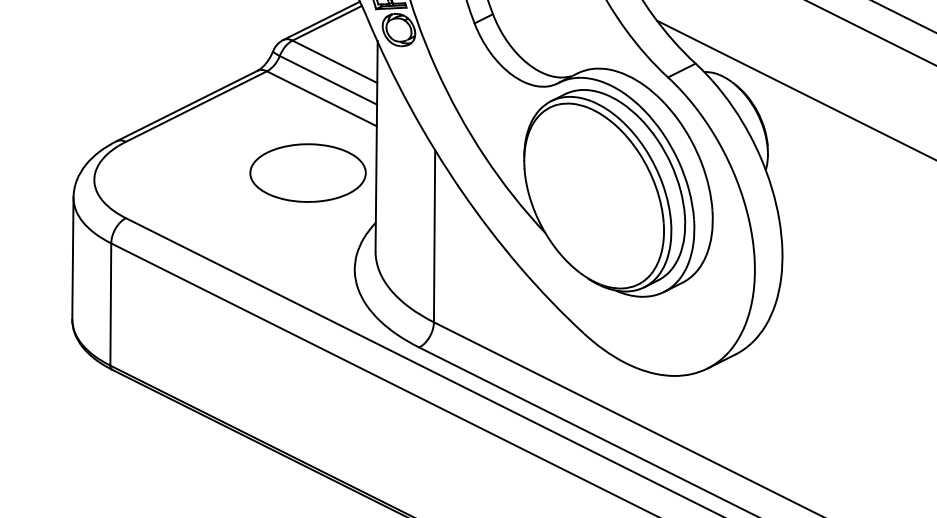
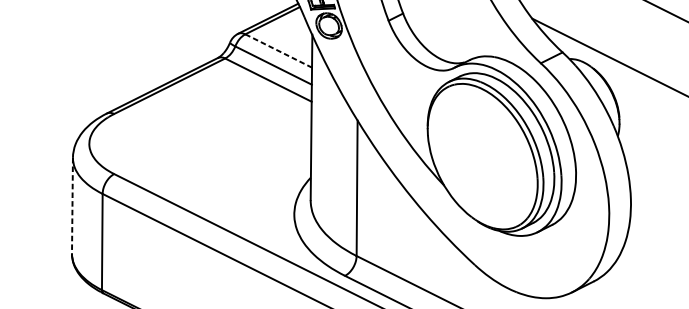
line: (335, 62) -> (279, 51), solid -> dashed
part: (307, 172) -> (257, 138), removed
line: (72, 258) -> (72, 205), solid -> dashed

